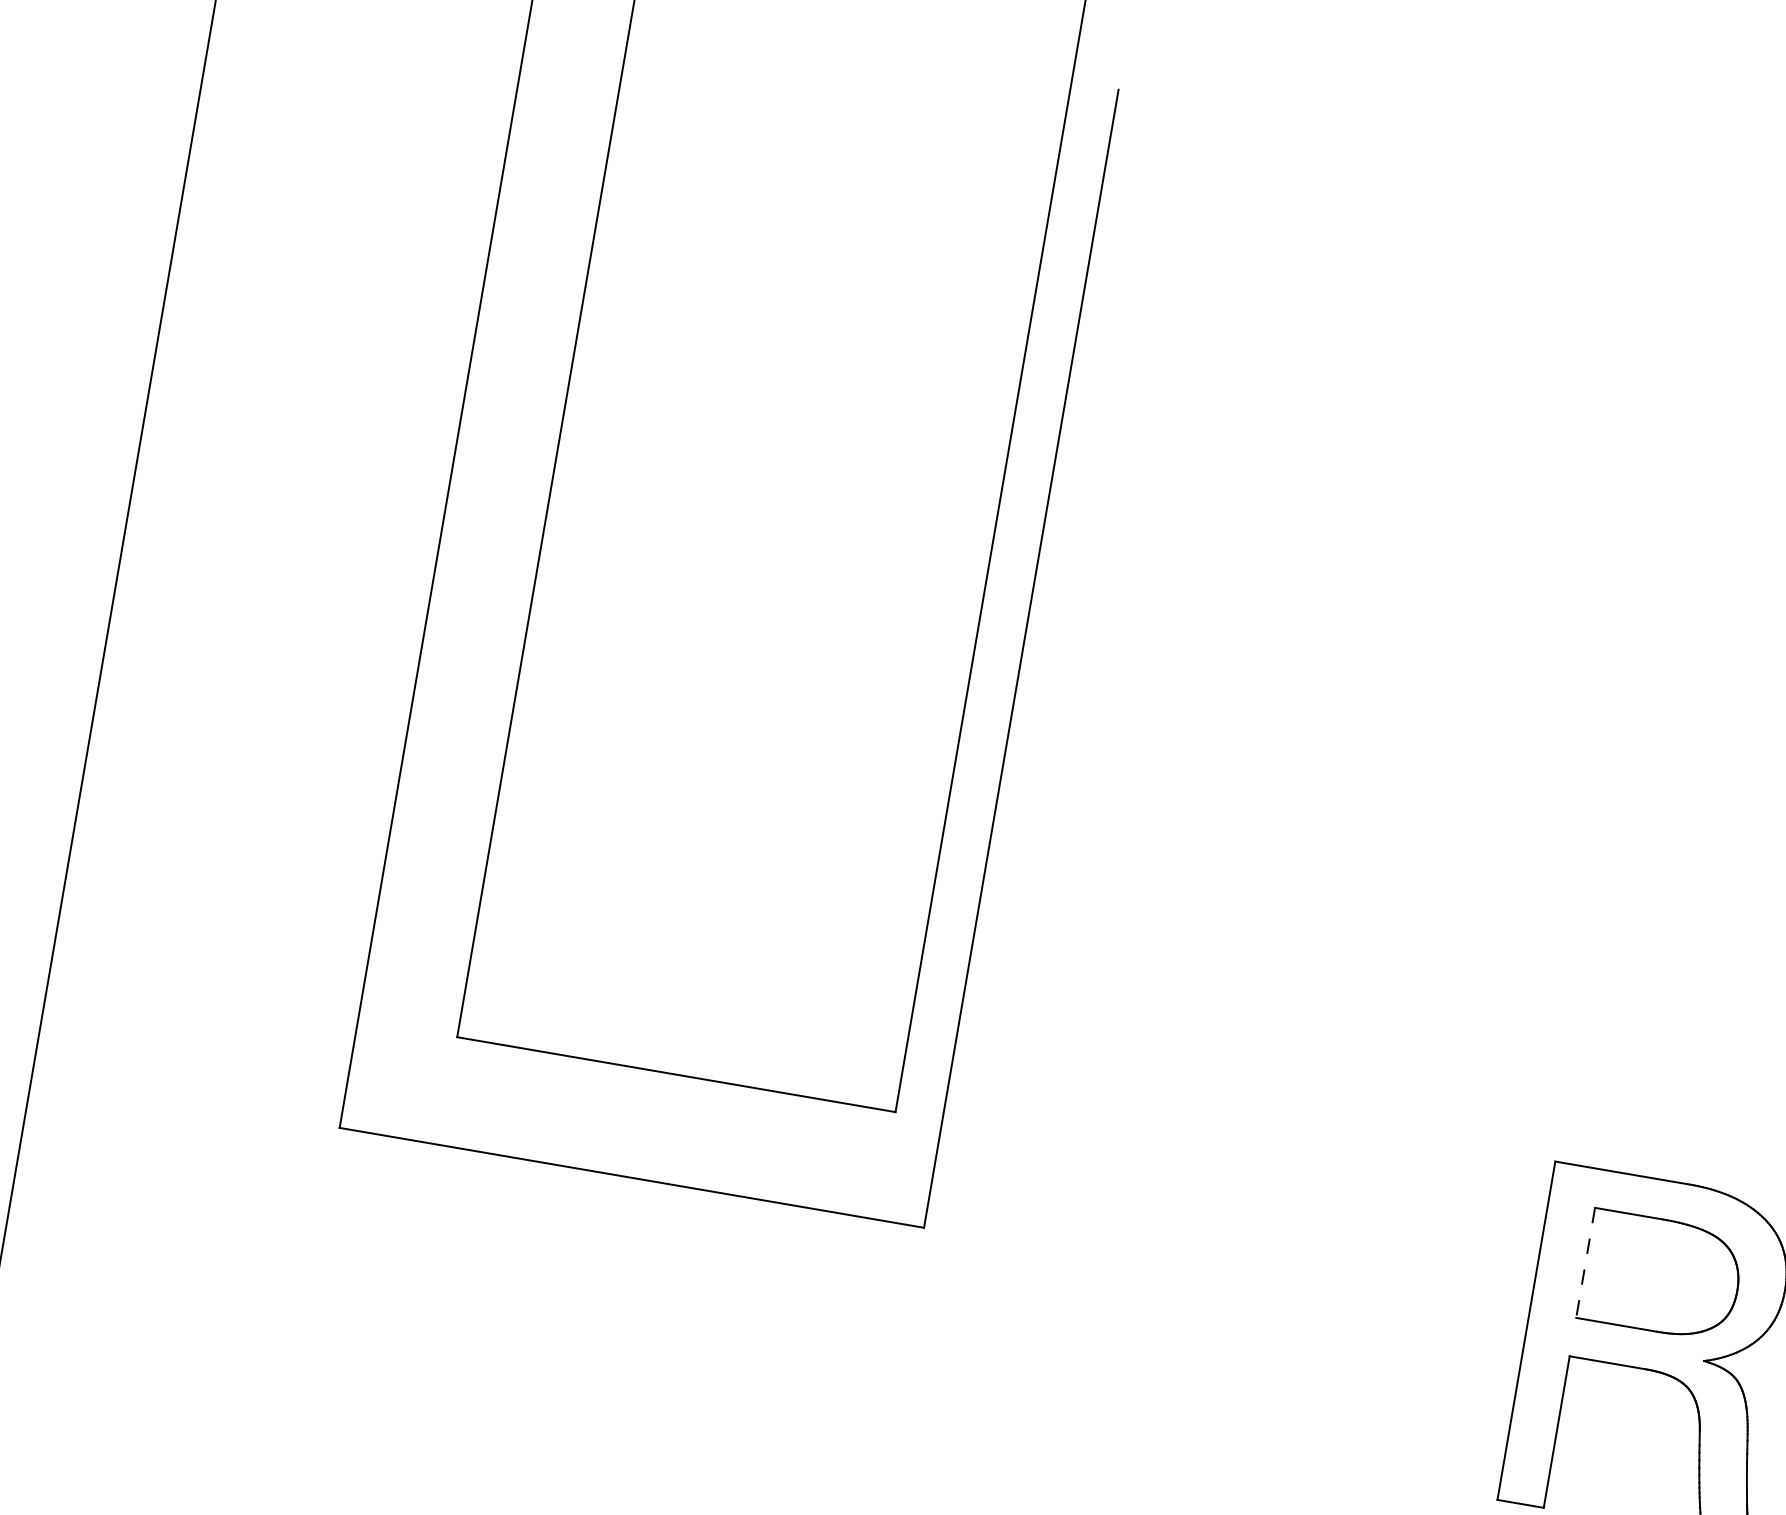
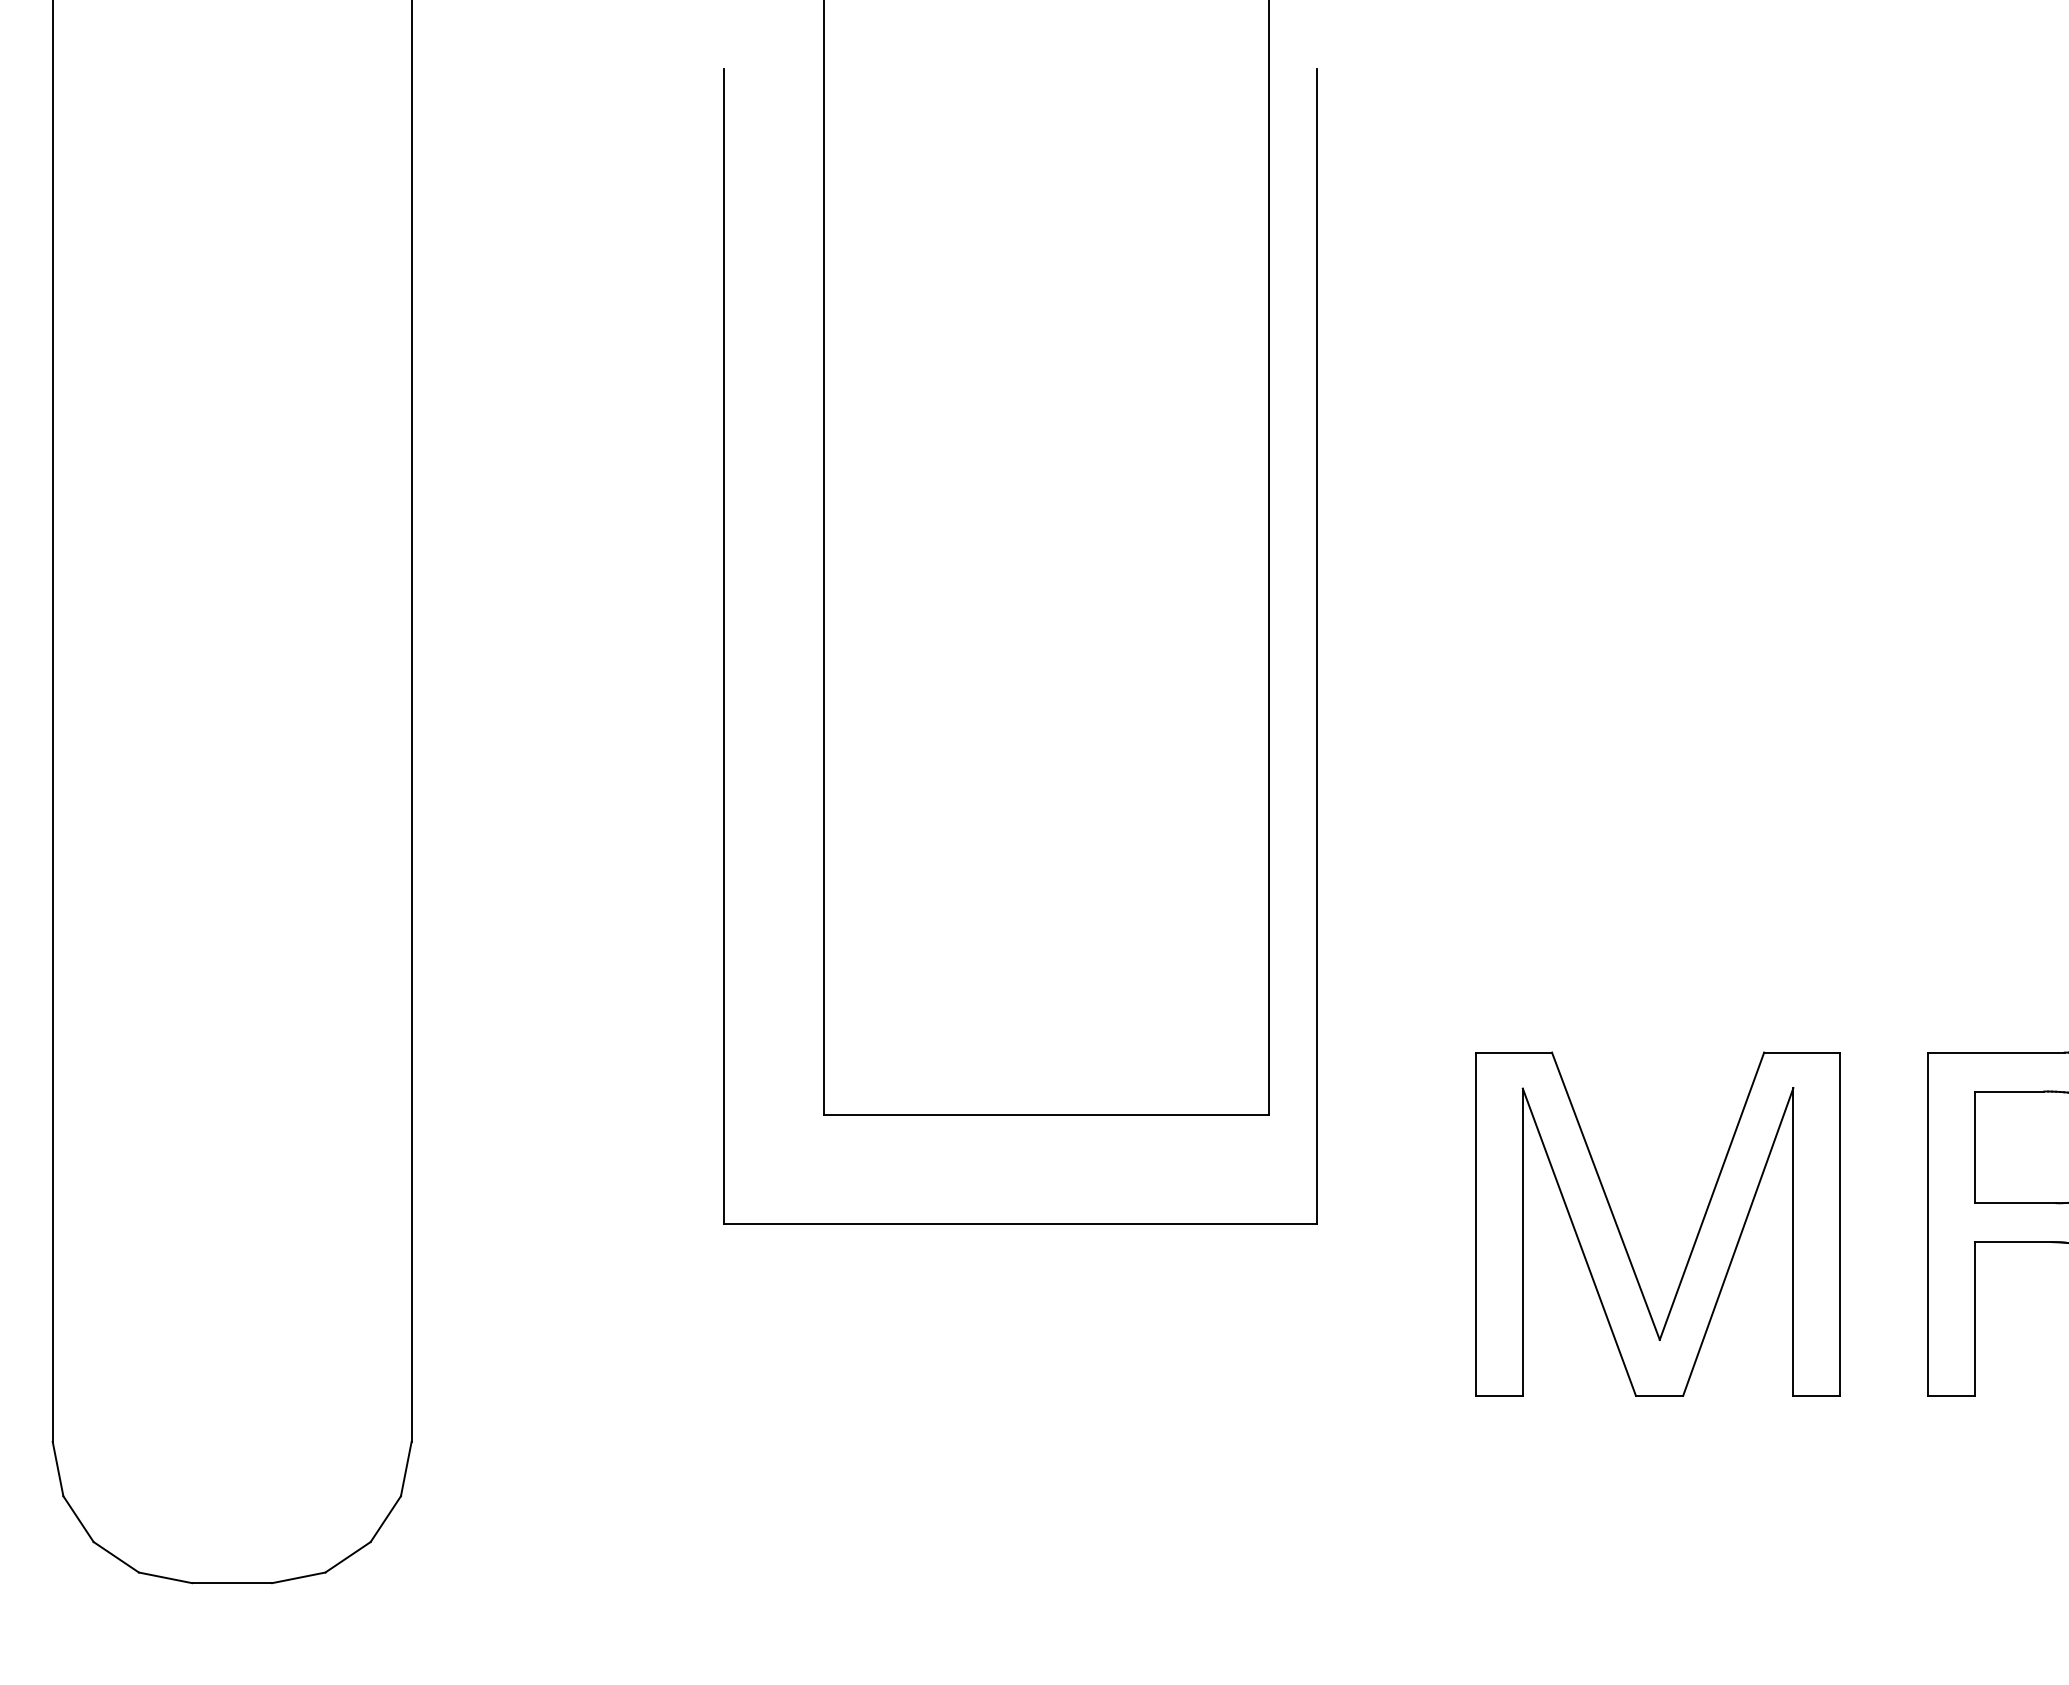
line: (1585, 1262) -> (1974, 1147), dashed -> solid
part: (1223, 1294) -> (1623, 1239), added

